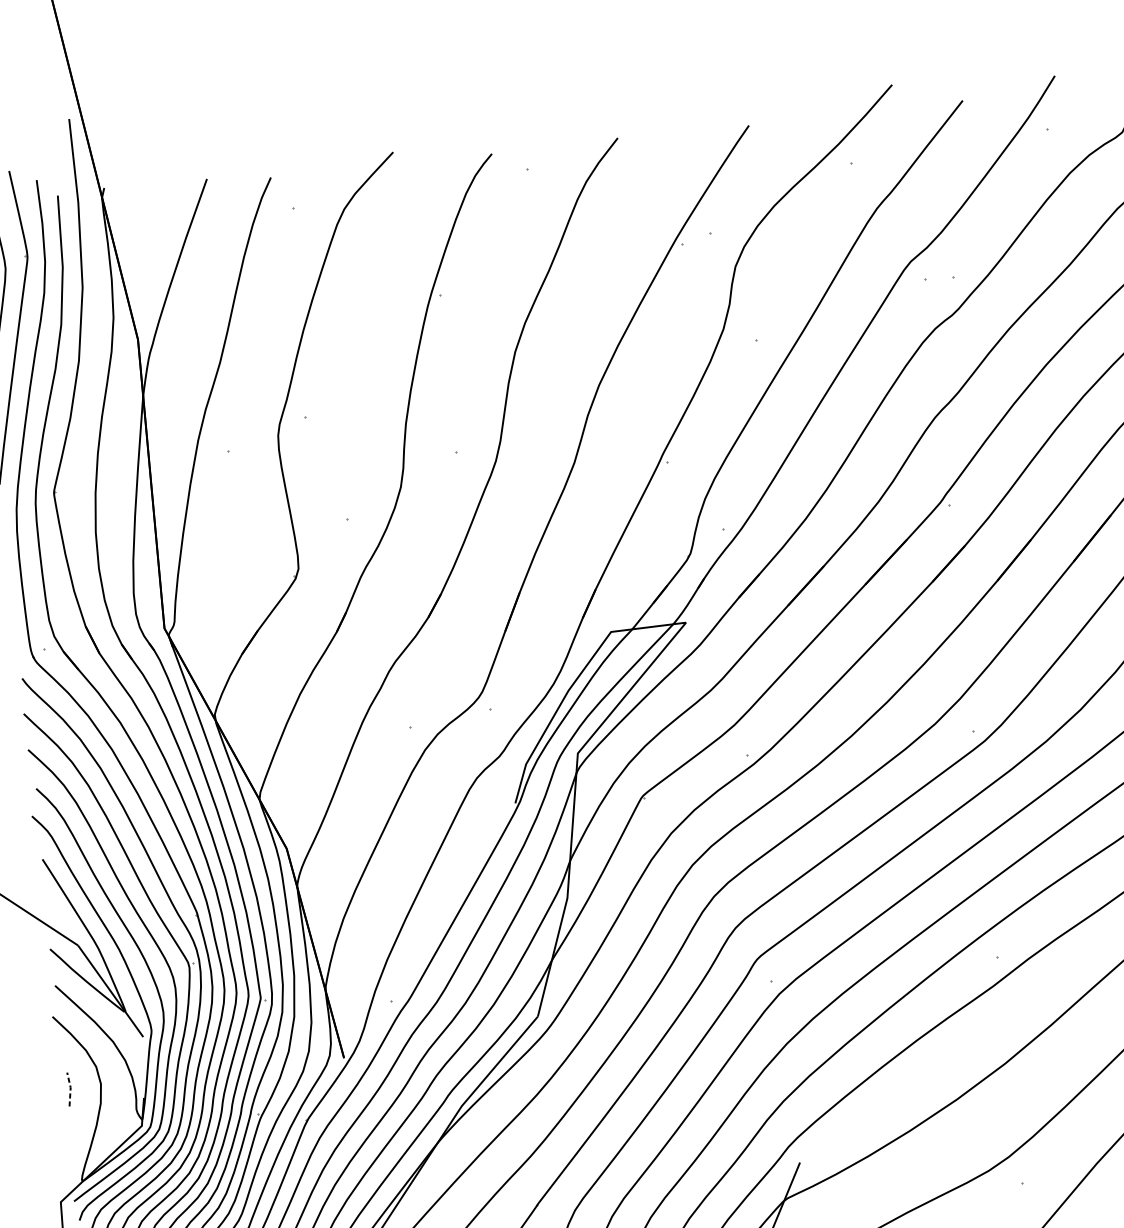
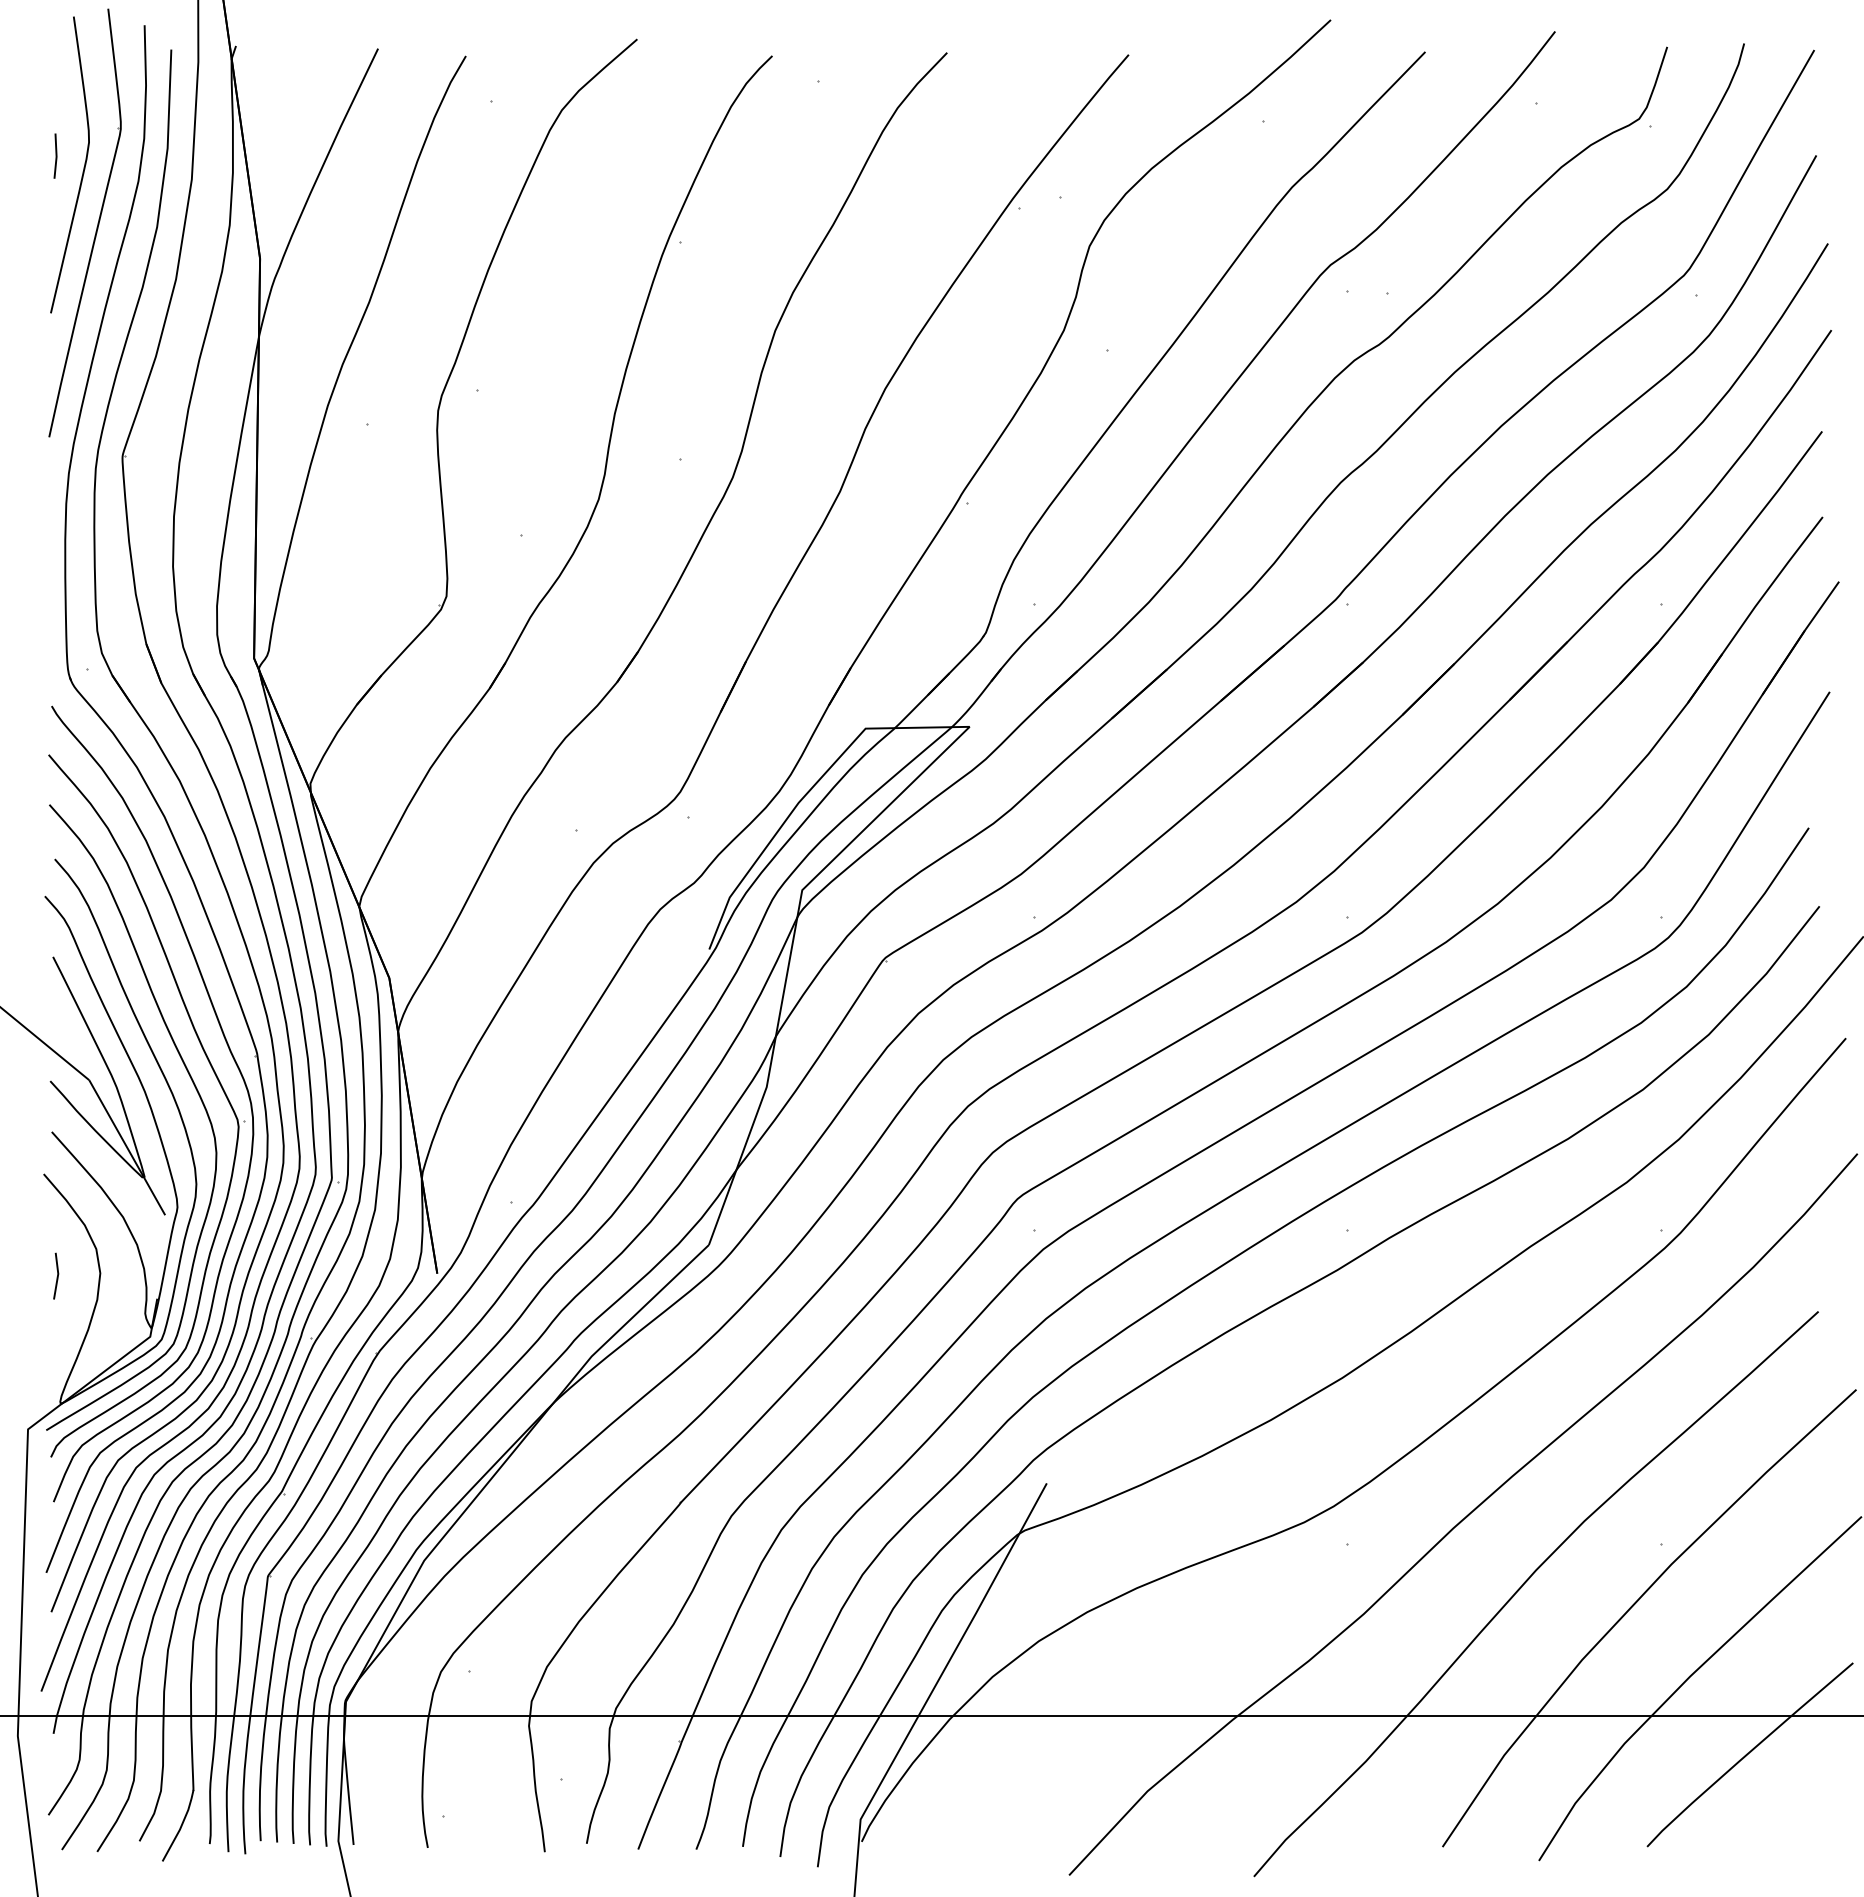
line: (70, 1088) -> (58, 1274), dashed -> solid

